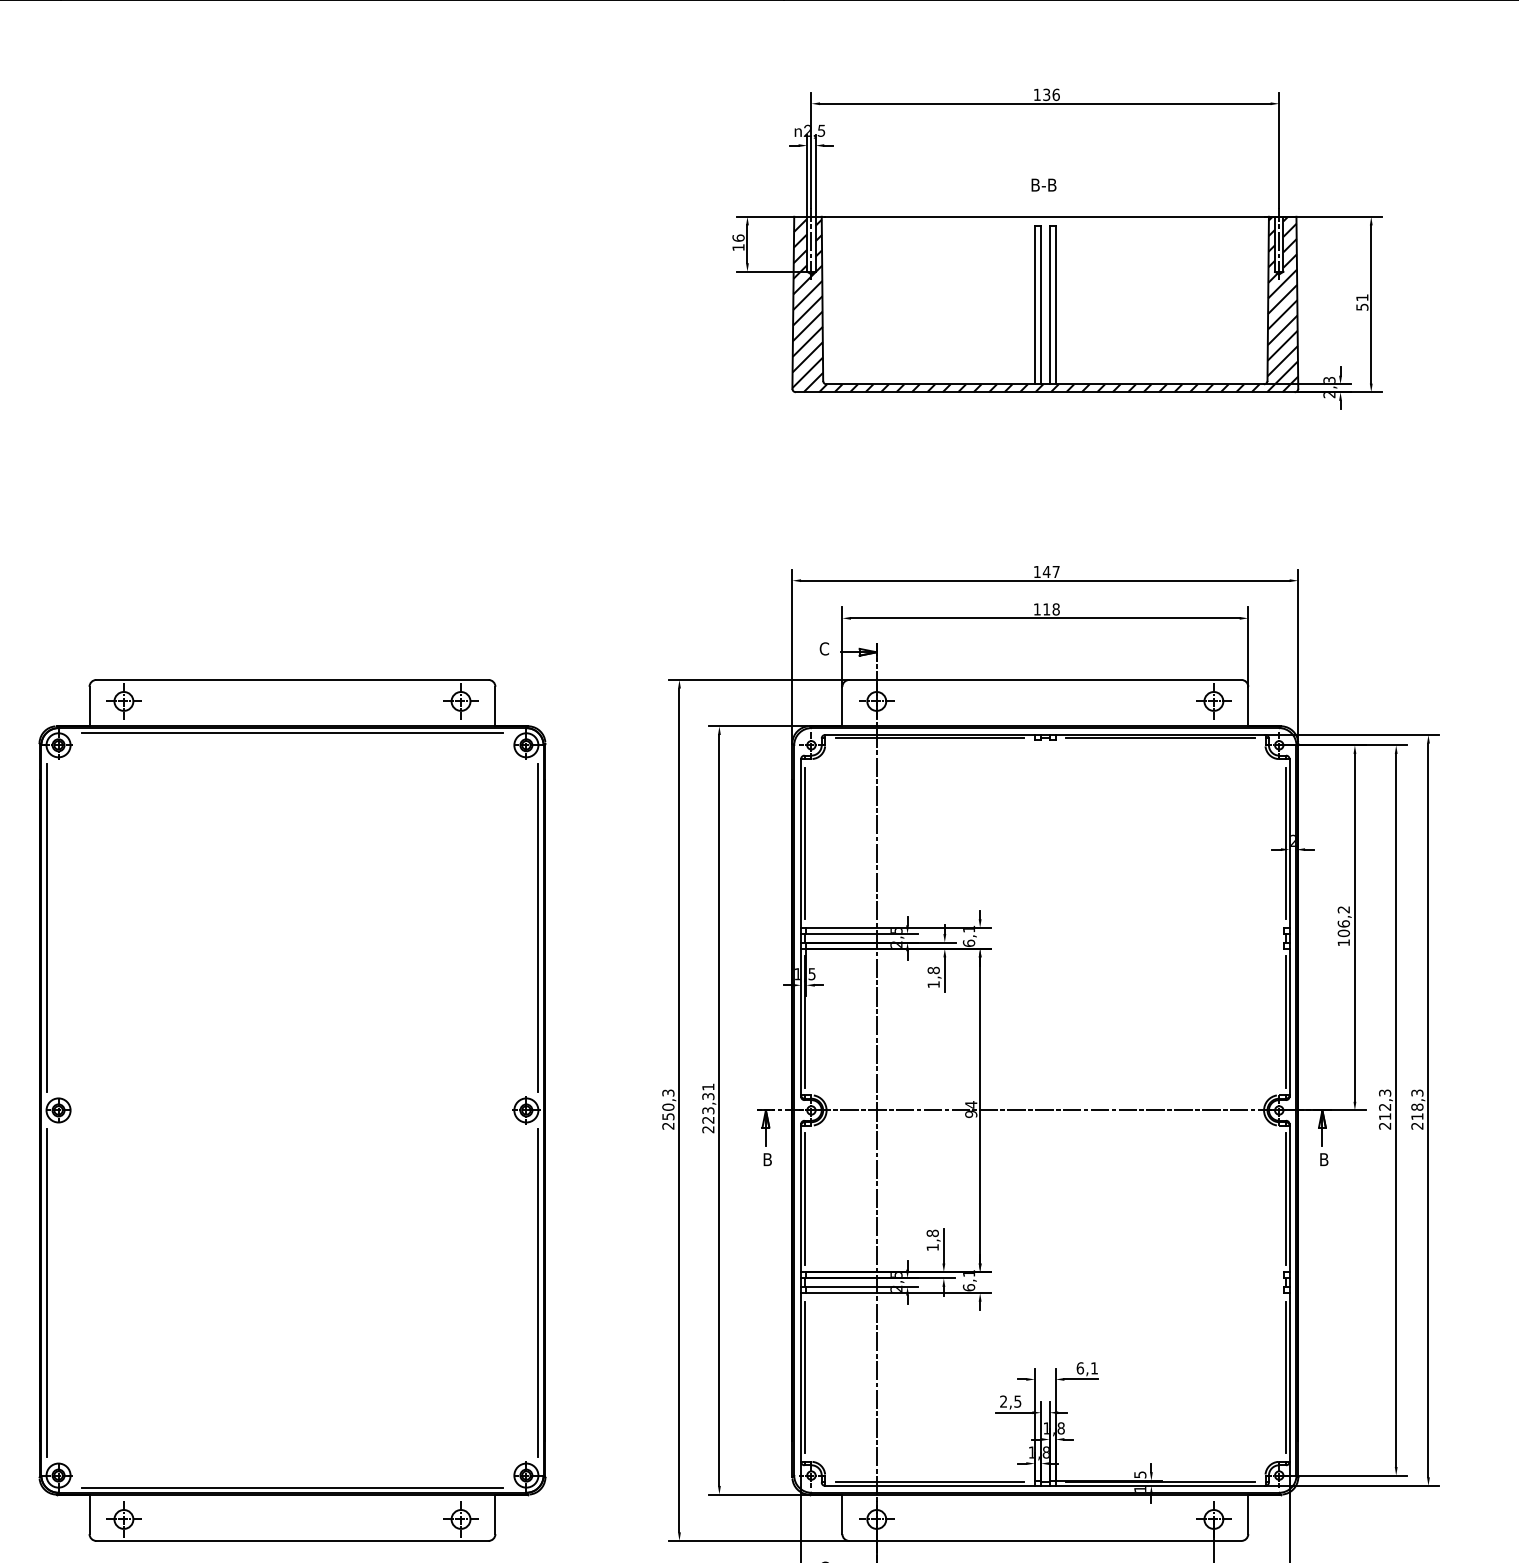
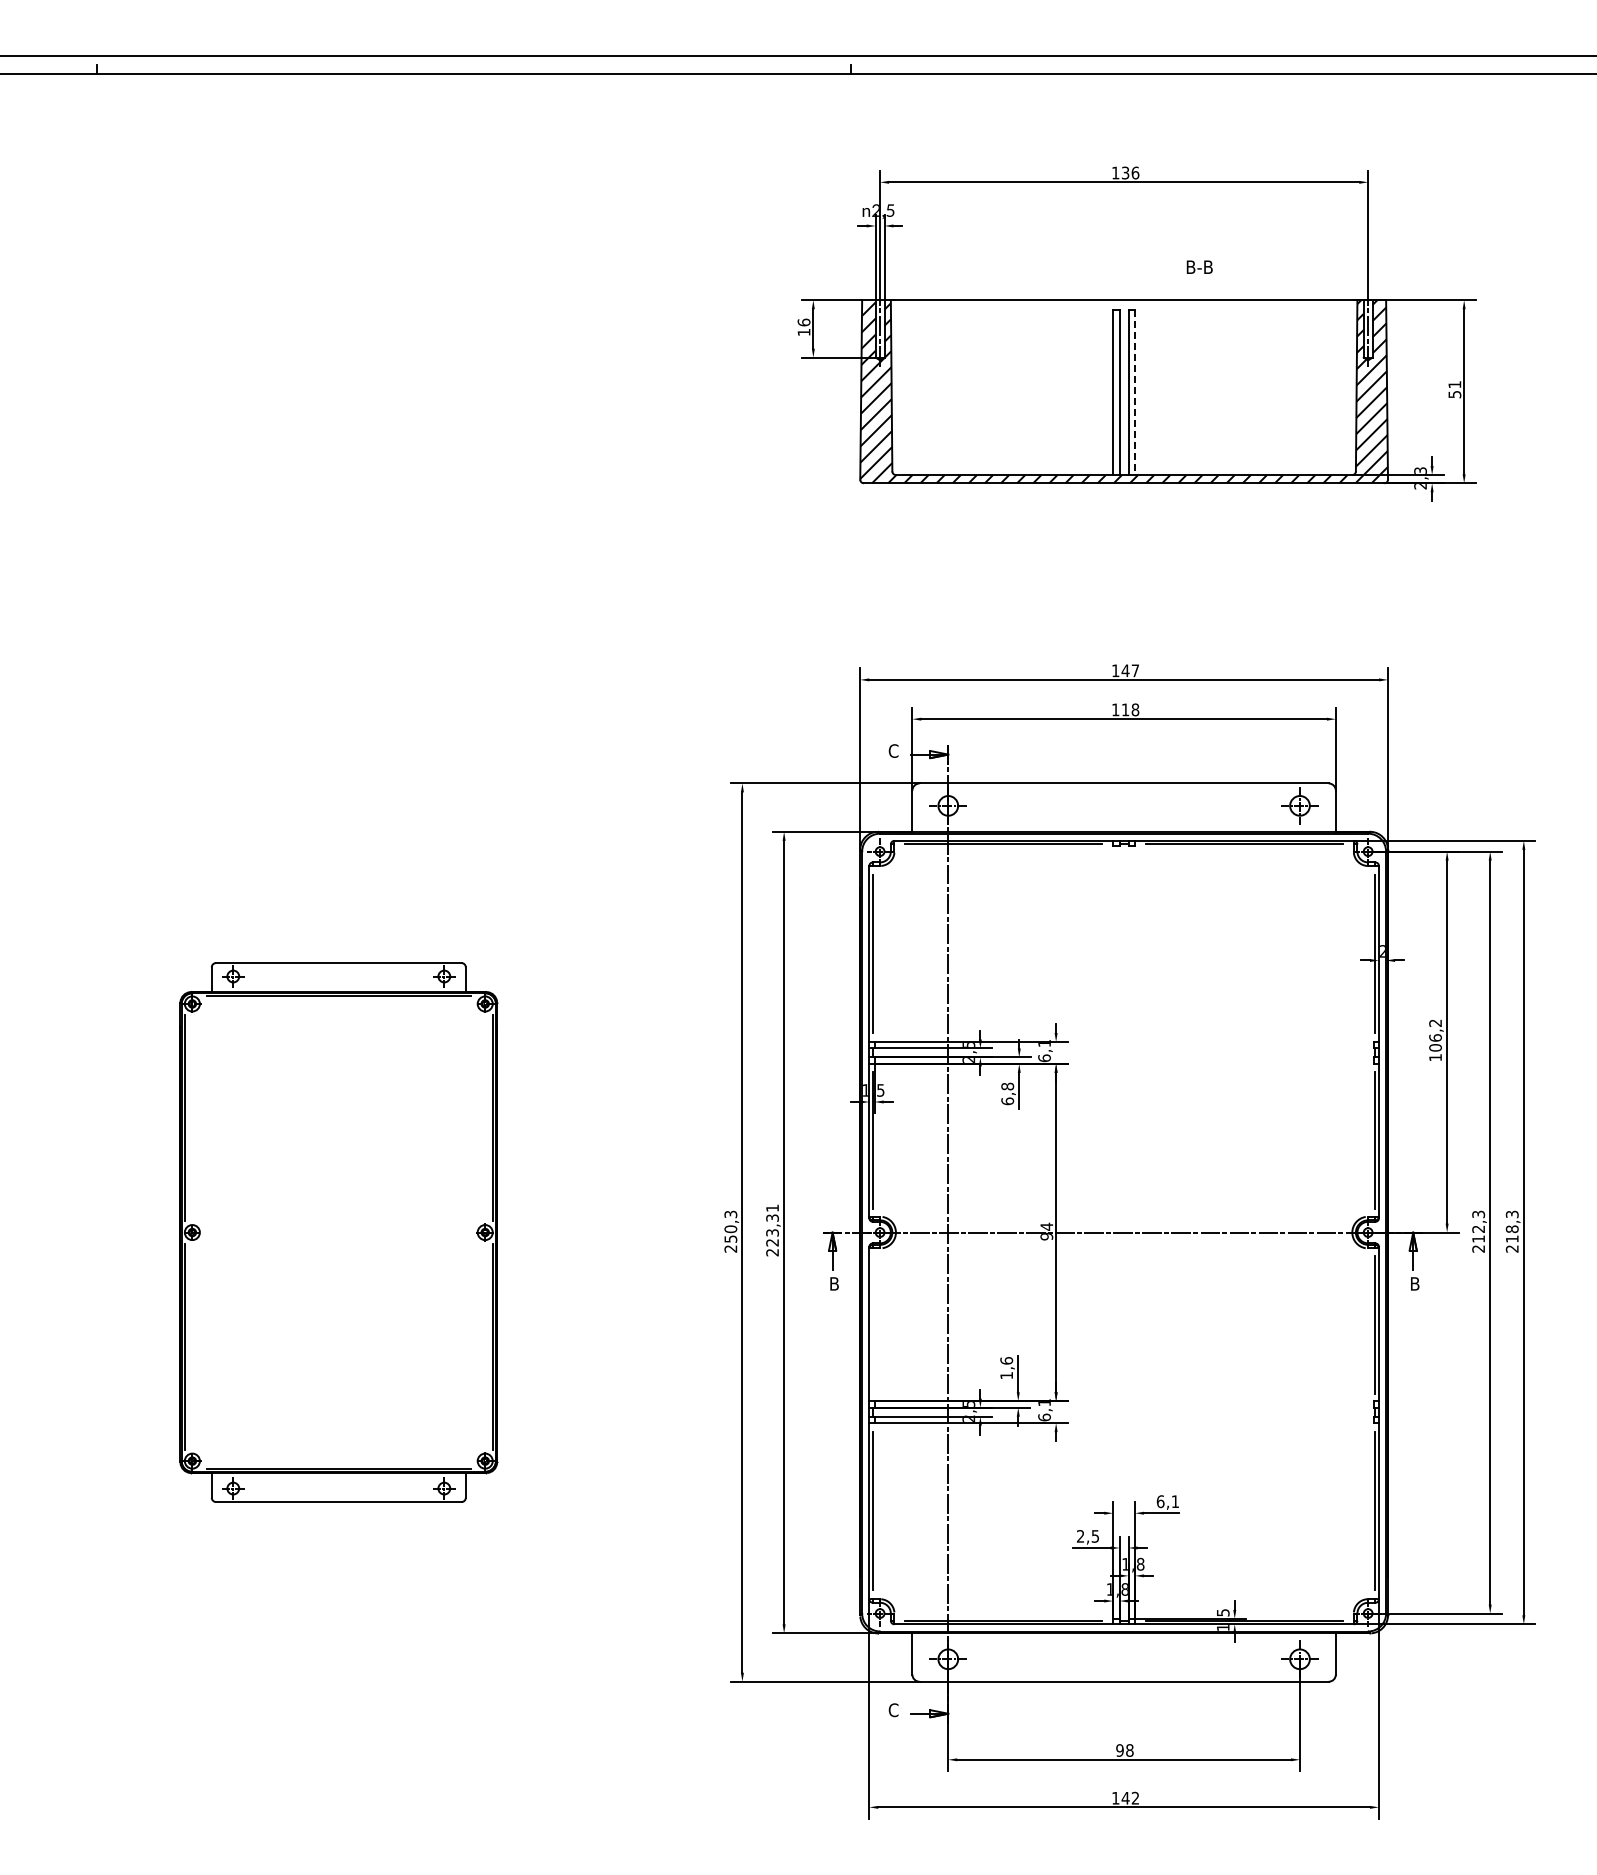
text: (1043, 184) -> (1199, 266), moved
line: (1056, 305) -> (1135, 392), solid -> dashed
text: (933, 984) -> (1007, 1101), 1,8 -> 6,8
part: (292, 1110) -> (338, 1232), size x0.6
line: (804, 1198) -> (872, 1324), removed
text: (932, 1233) -> (1006, 1360), 1,8 -> 1,6

